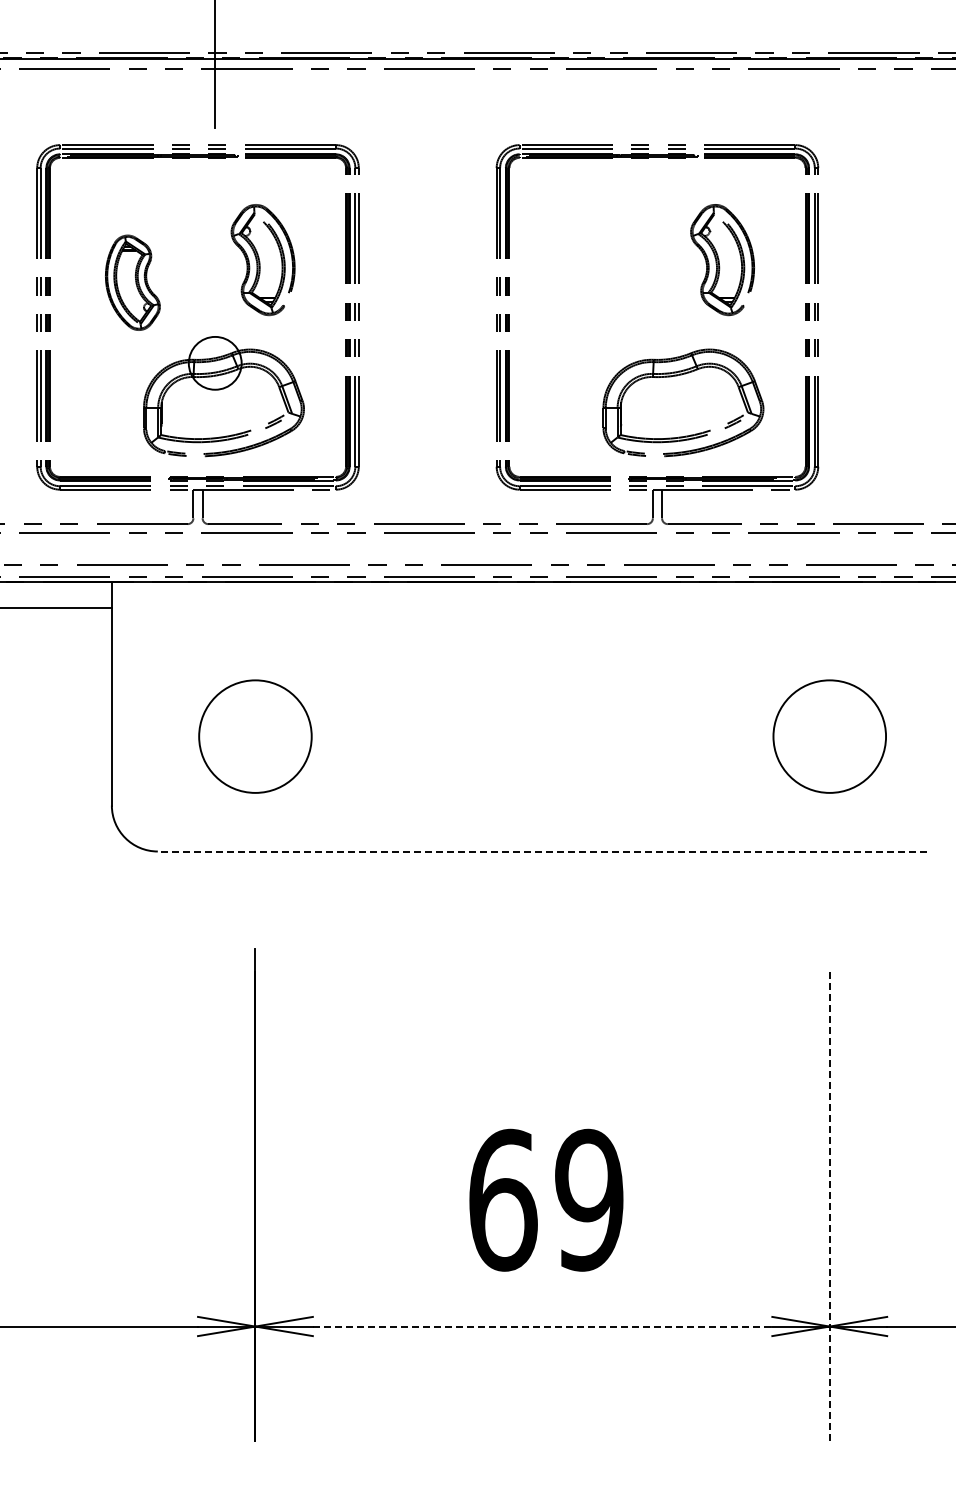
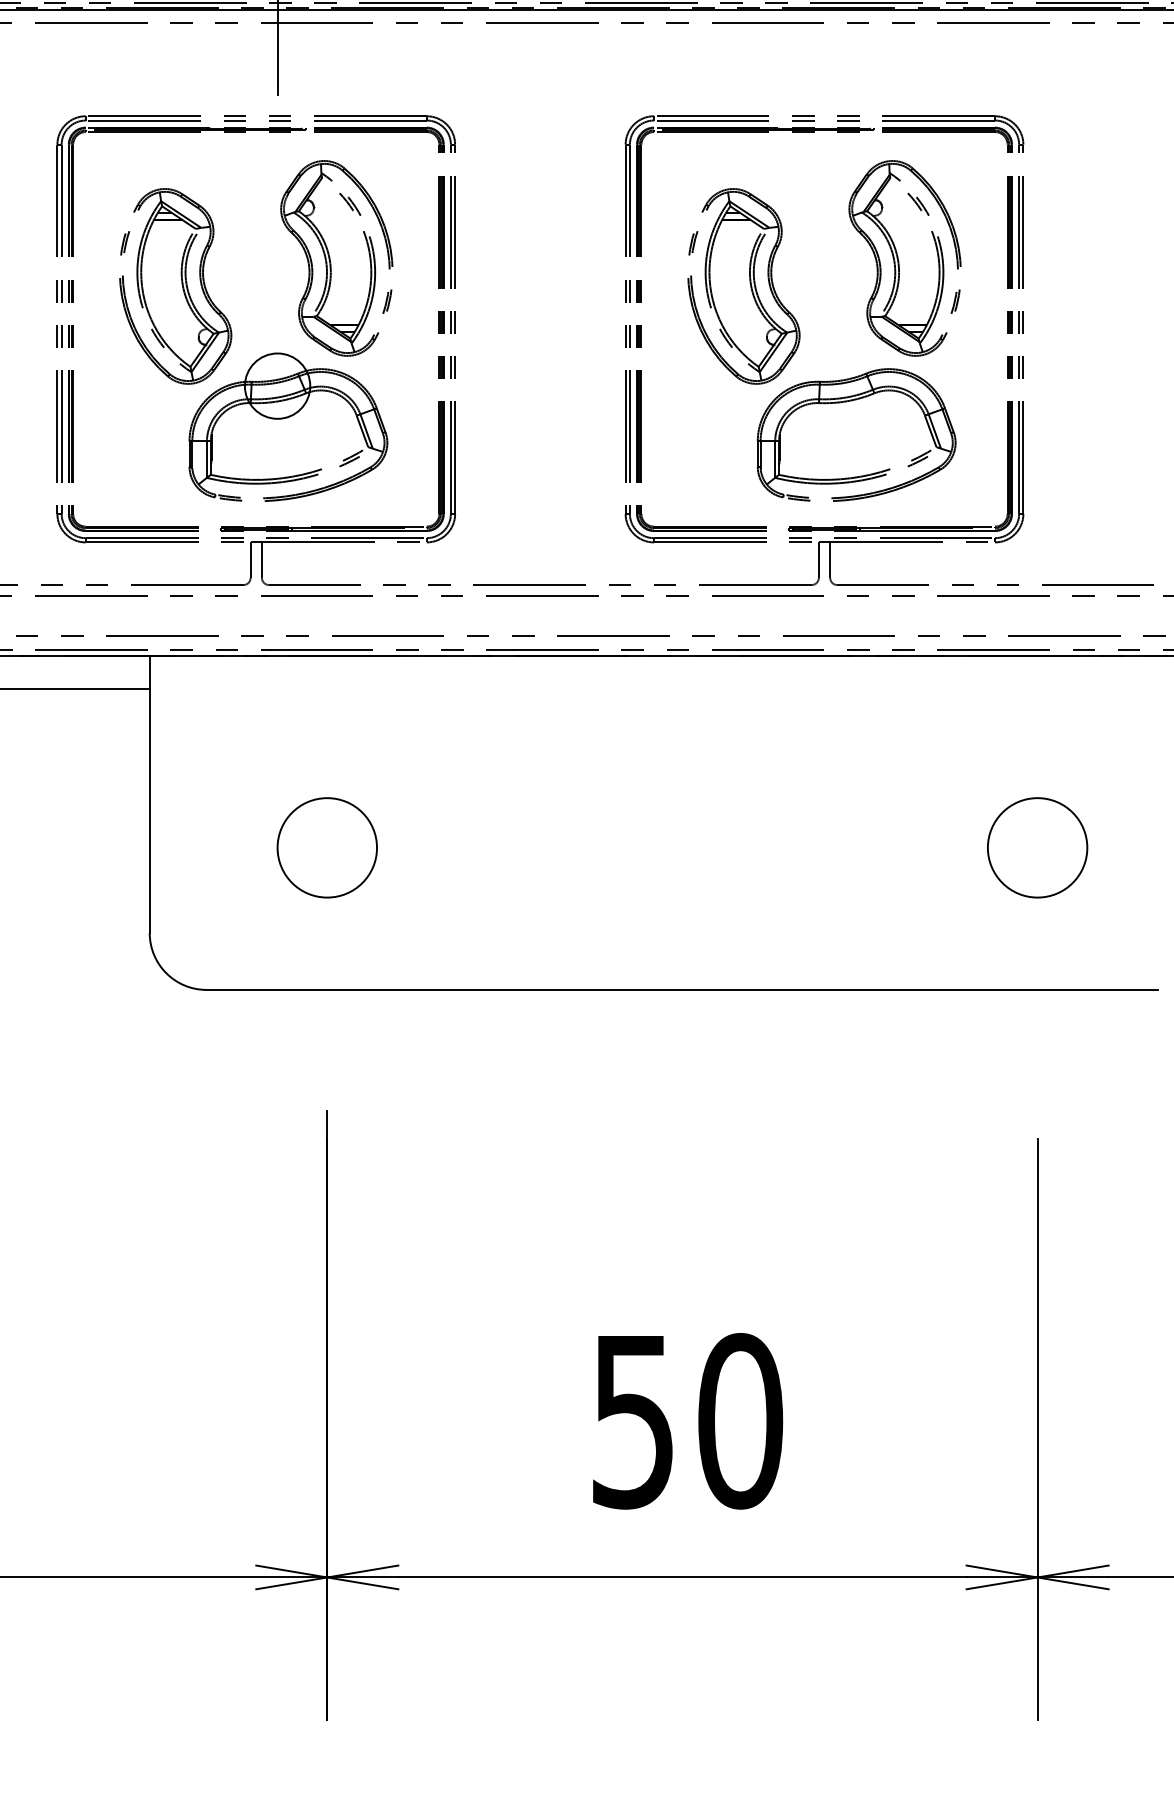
part: (262, 259) -> (336, 257), size x1.43
part: (722, 259) -> (904, 257), size x1.43
part: (132, 282) -> (175, 286), size x1.67
part: (592, 282) -> (744, 286), added
circle: (255, 736) -> (327, 847), size x0.71
circle: (829, 736) -> (1037, 847), size x0.71
line: (542, 851) -> (682, 989), dashed -> solid
text: (546, 1199) -> (687, 1420), 69 -> 50
line: (829, 1206) -> (1037, 1428), dashed -> solid
line: (542, 1326) -> (682, 1577), dashed -> solid

